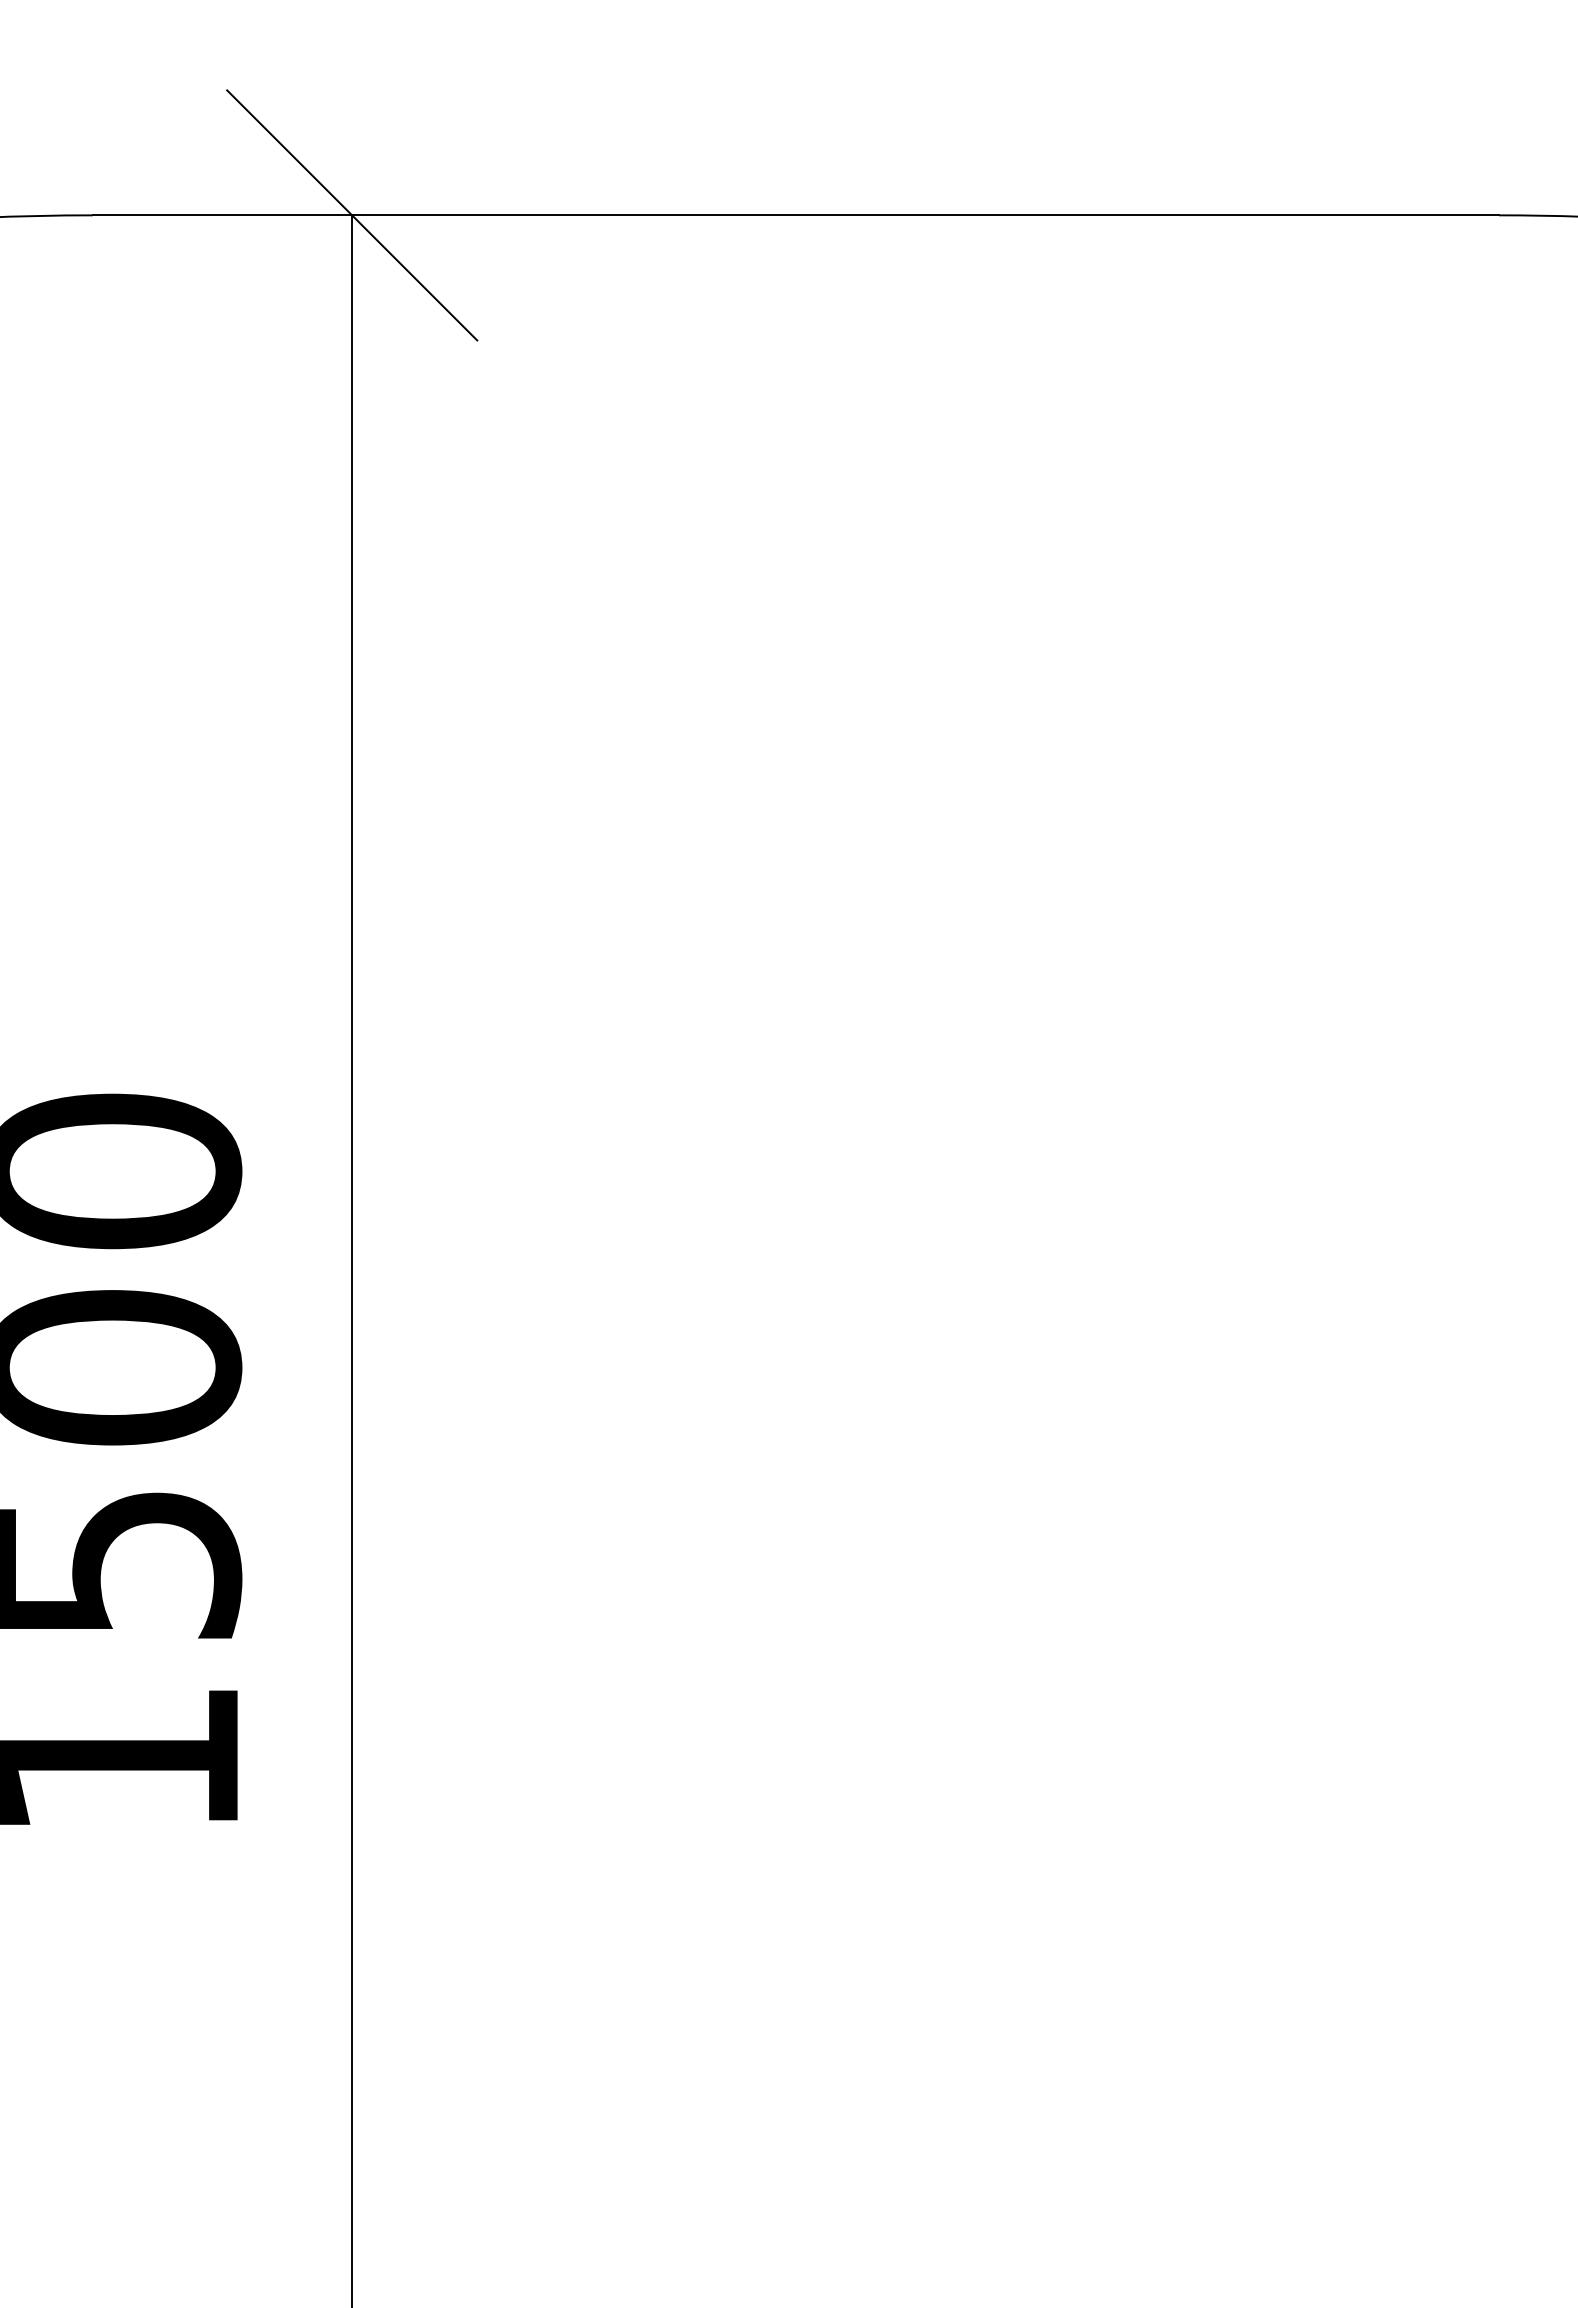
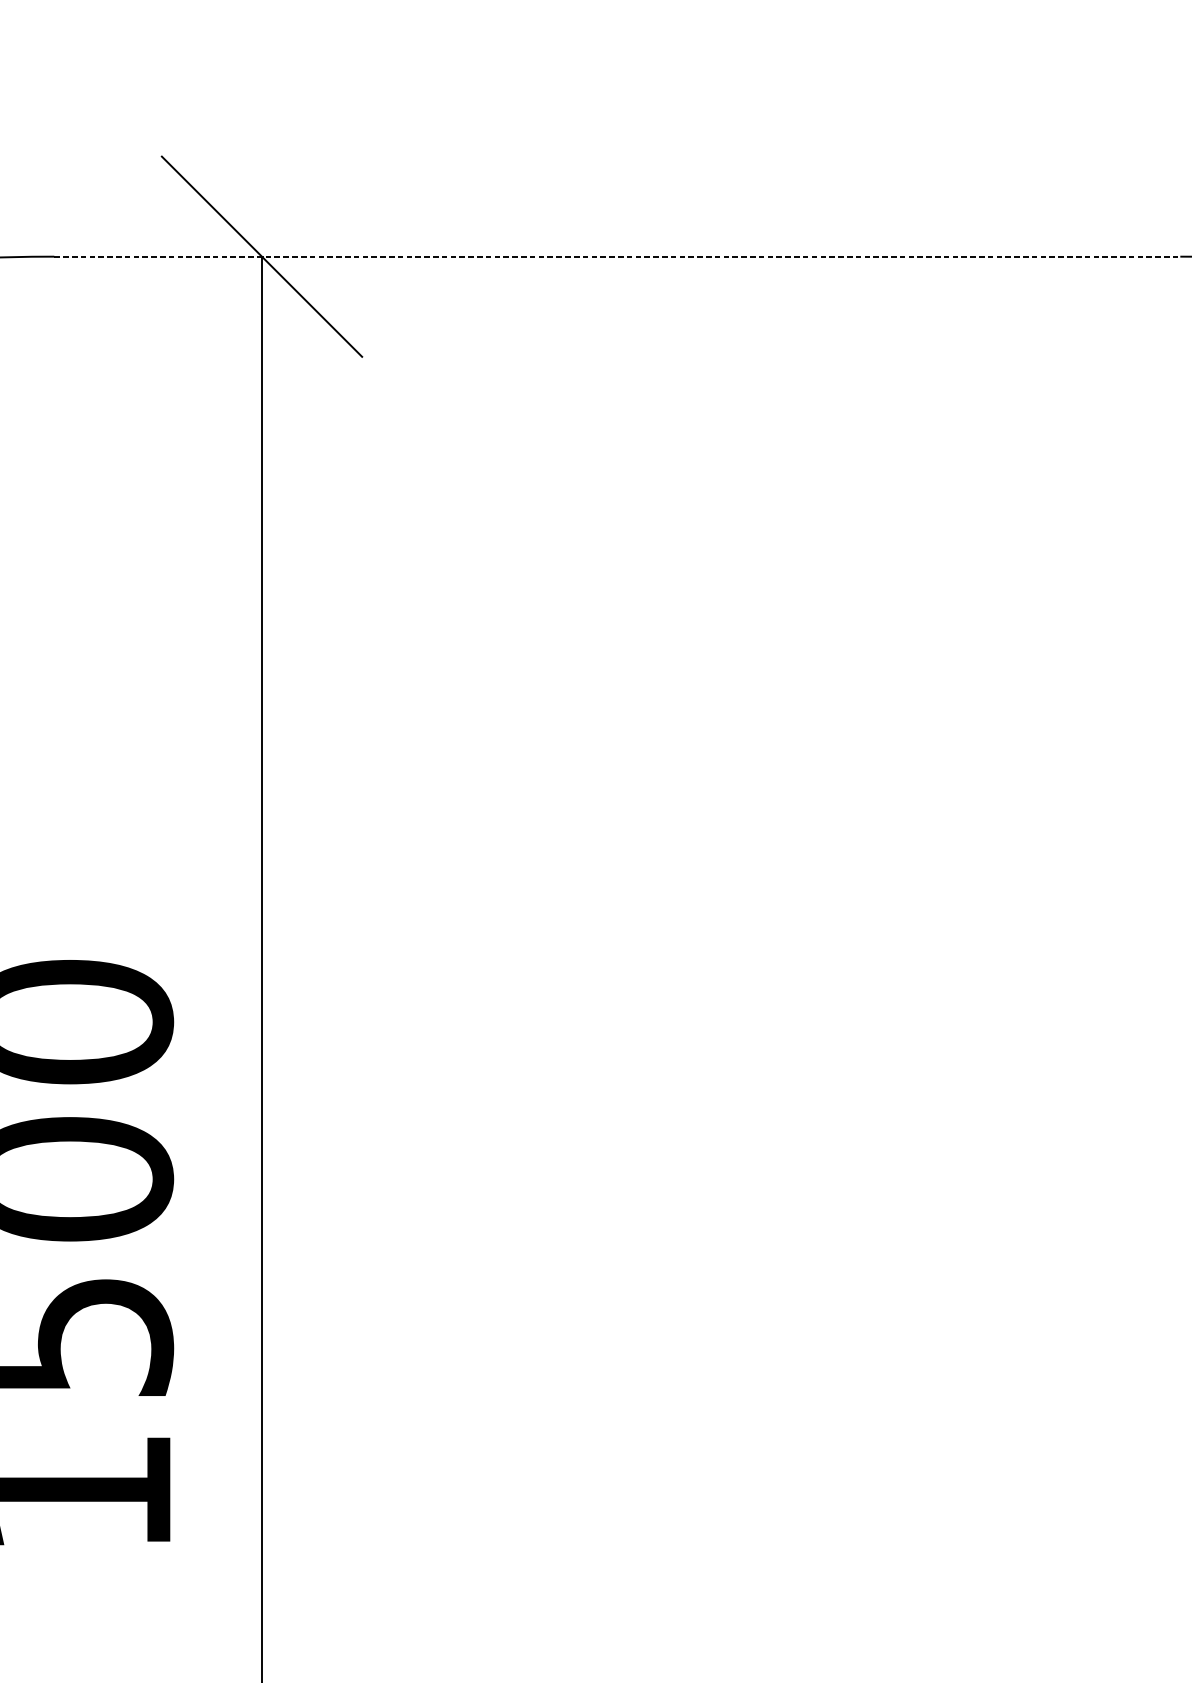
line: (796, 215) -> (617, 256), solid -> dashed

